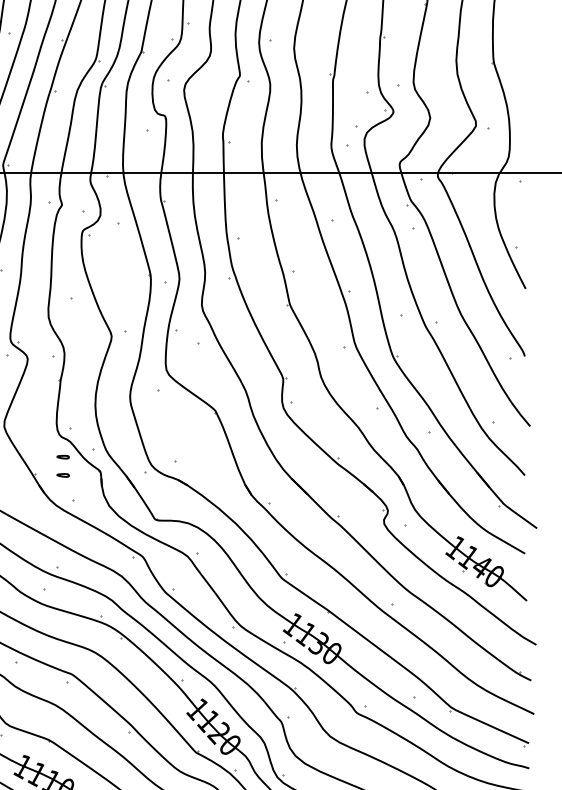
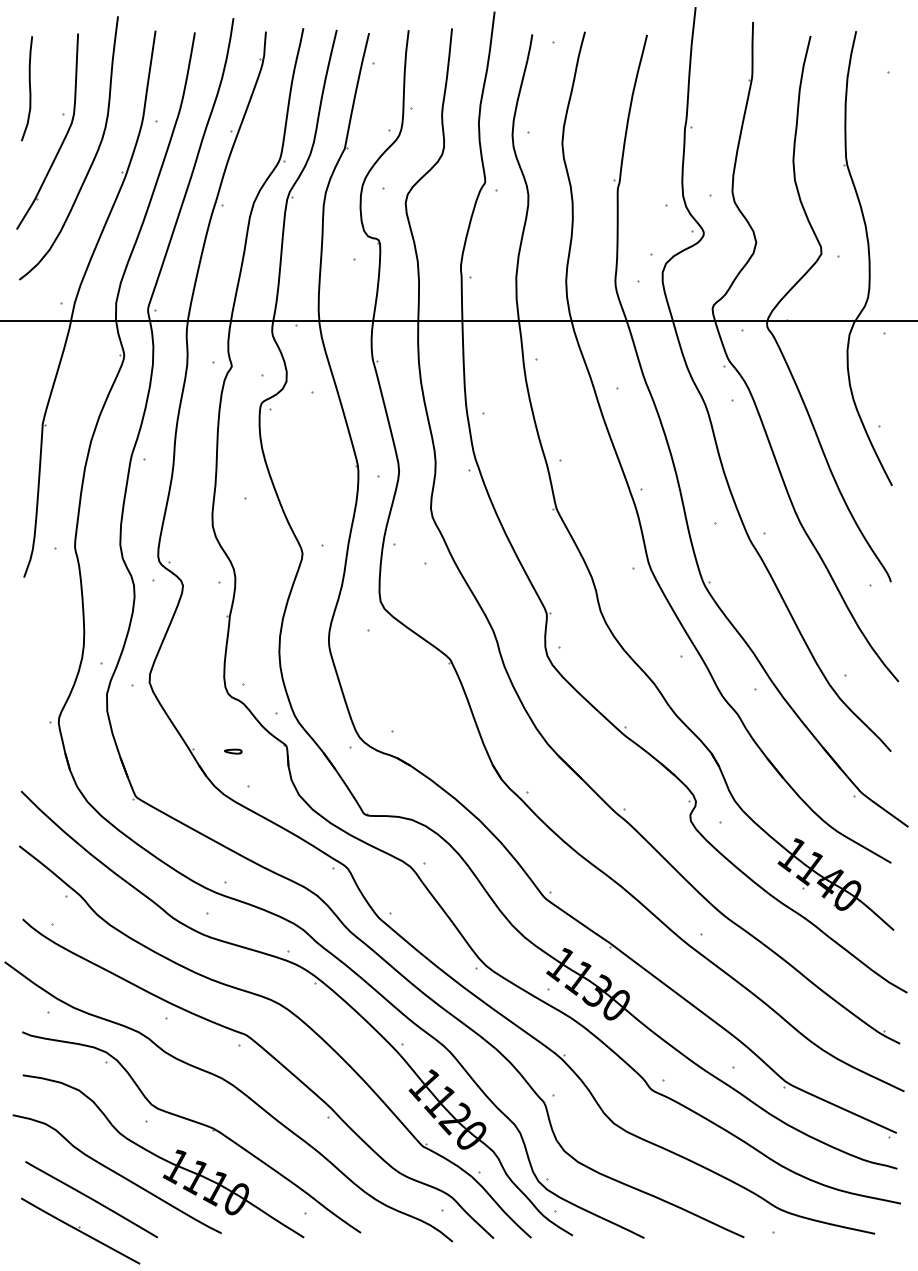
part: (63, 457) -> (233, 725), removed

